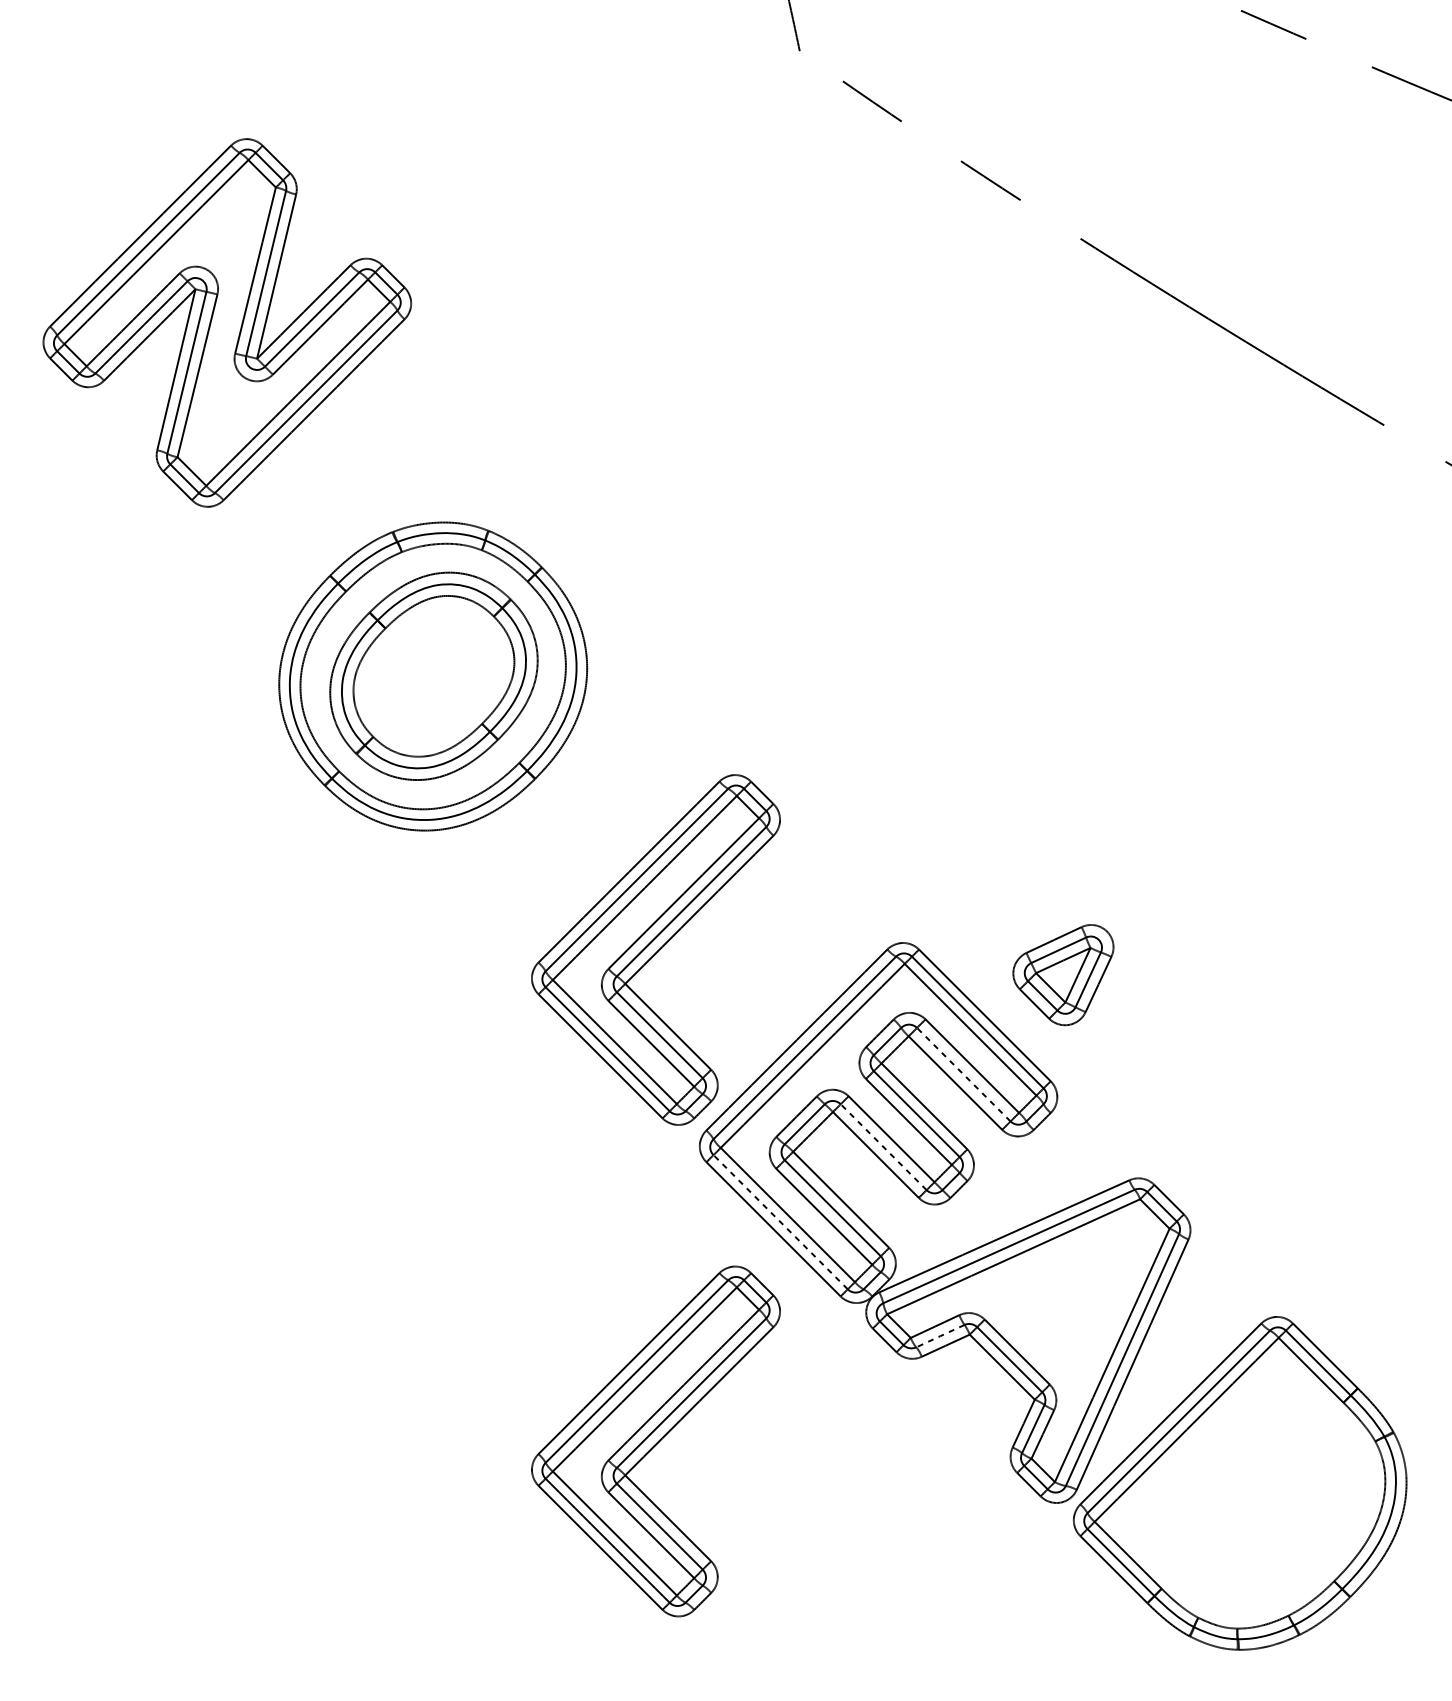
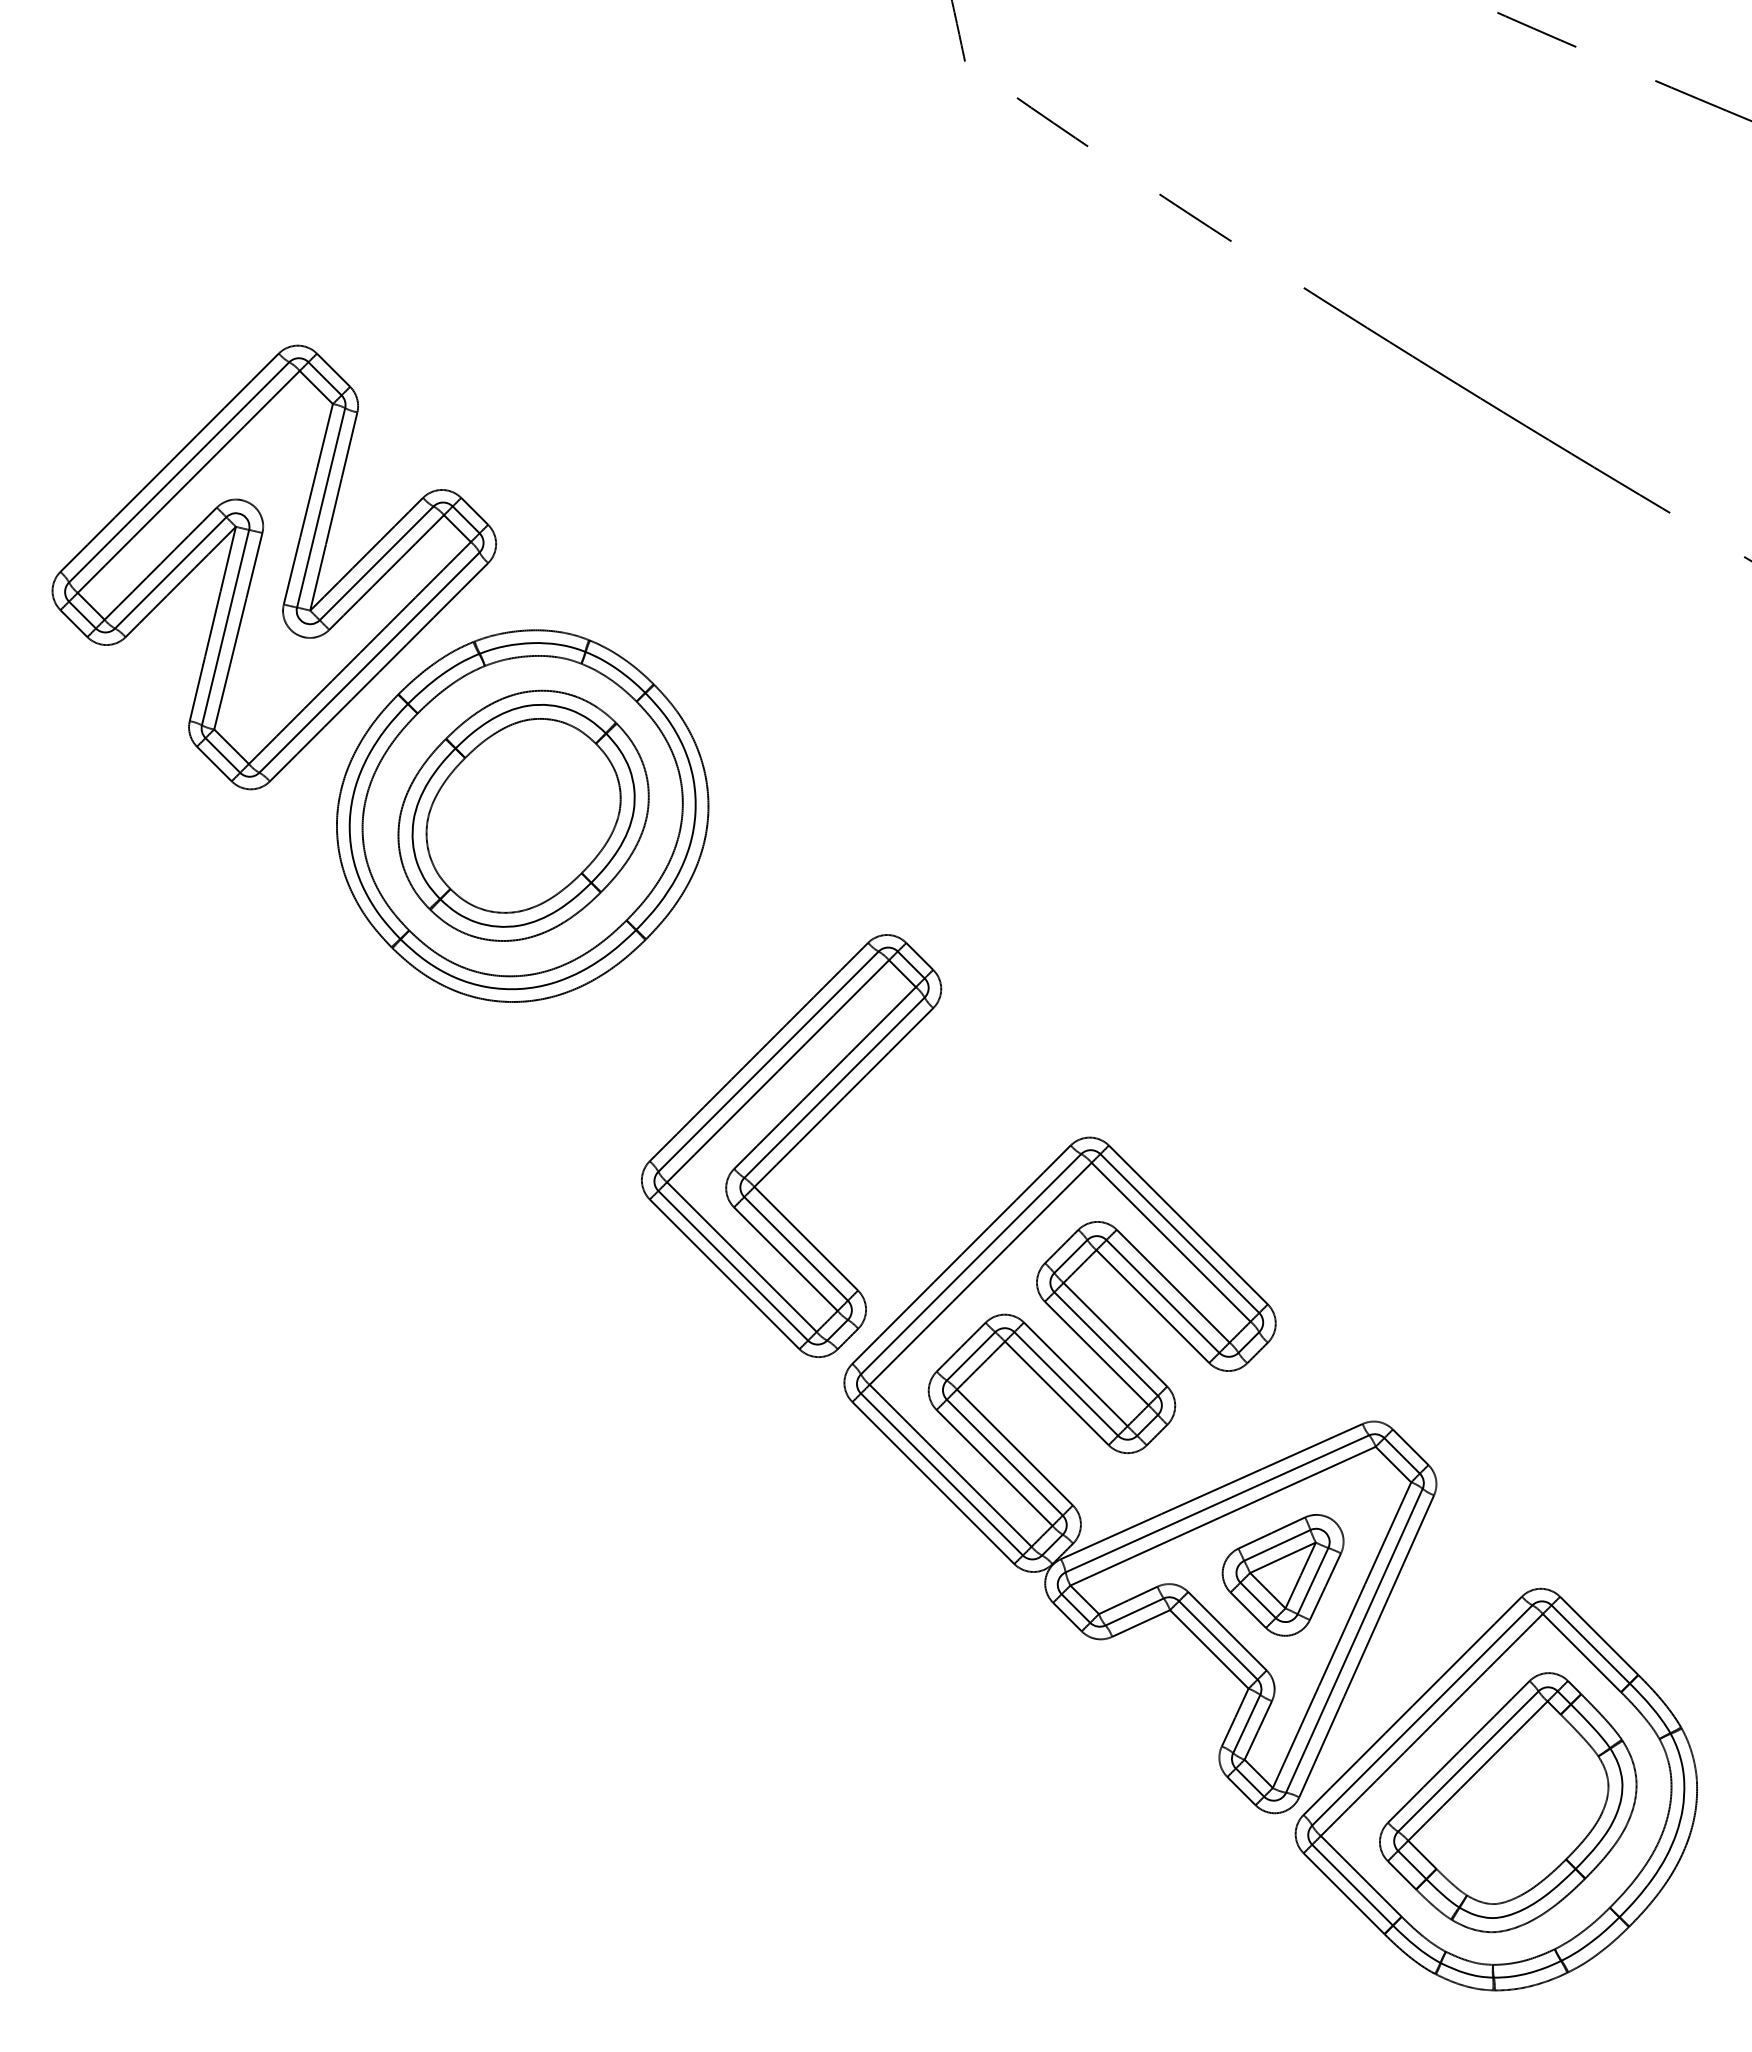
part: (226, 322) -> (273, 567), moved
part: (1062, 975) -> (1282, 1575), moved
line: (963, 1074) -> (1162, 1296), dashed -> solid
line: (883, 1146) -> (1065, 1383), dashed -> solid
line: (780, 1222) -> (941, 1474), dashed -> solid
line: (940, 1336) -> (1134, 1612), dashed -> solid
part: (655, 1441) -> (791, 1738), removed
part: (1250, 1494) -> (1508, 1802), added

